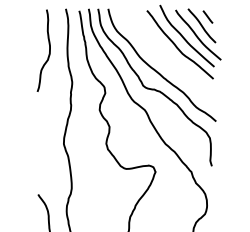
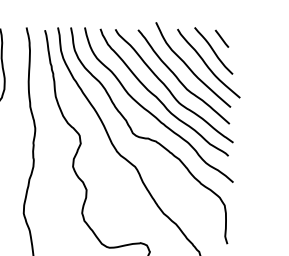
part: (167, 55) -> (166, 91), added

